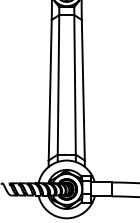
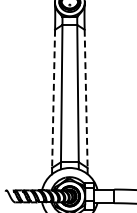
line: (50, 90) -> (53, 99), solid -> dashed
line: (83, 90) -> (86, 99), solid -> dashed

